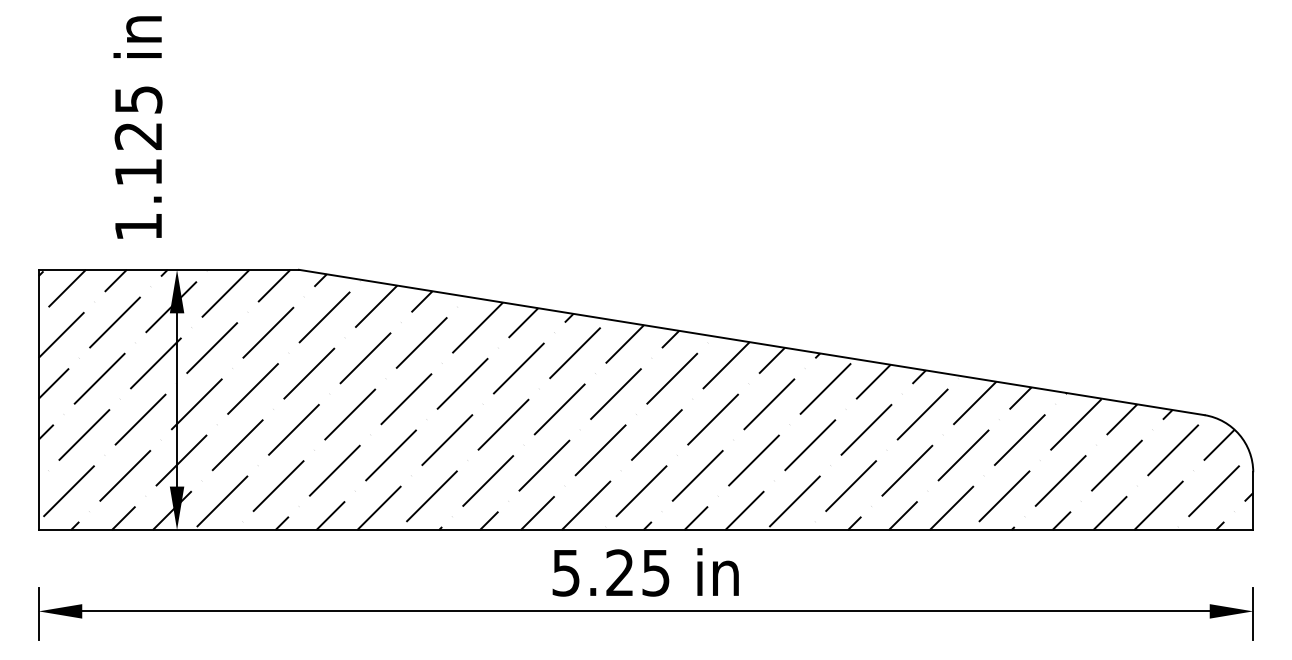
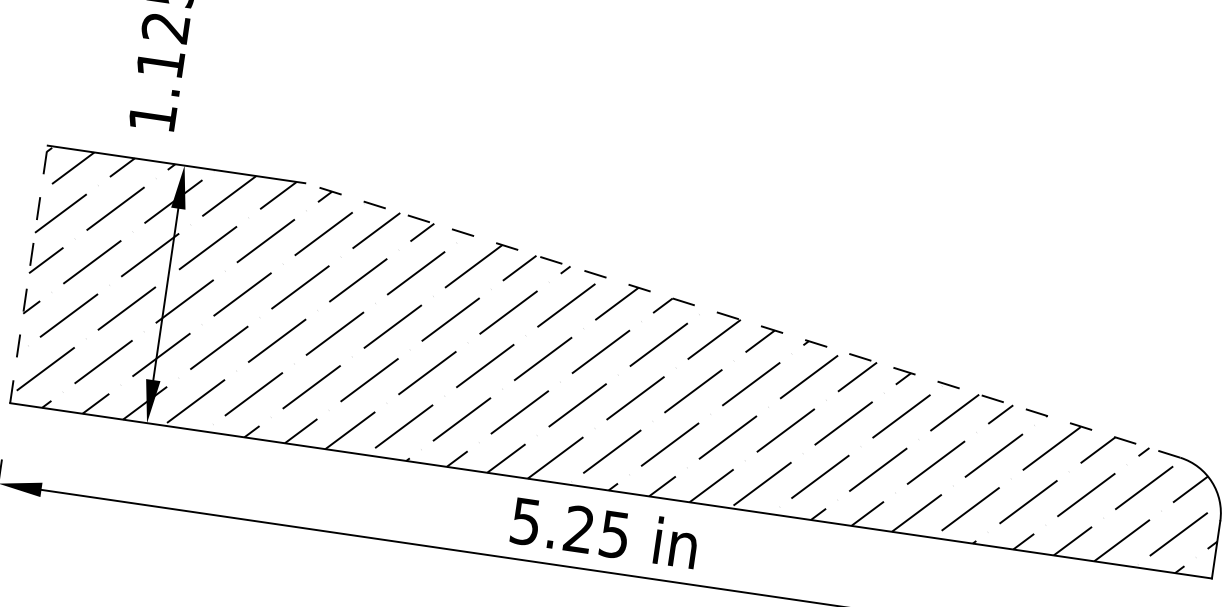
line: (751, 342) -> (742, 320), solid -> dashed
line: (38, 399) -> (28, 273), solid -> dashed

